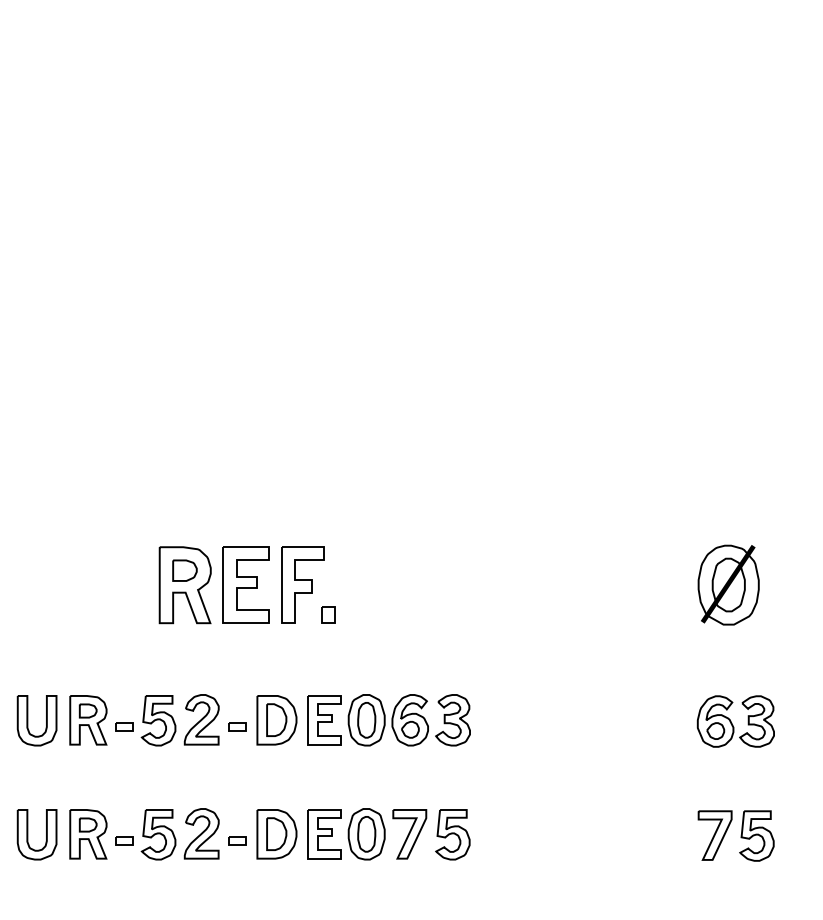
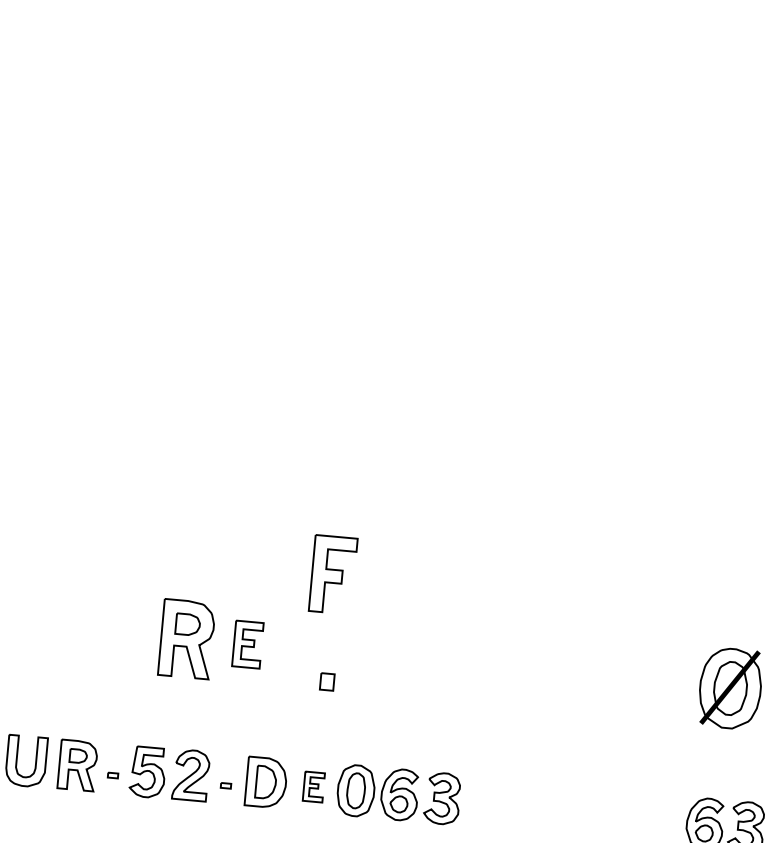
part: (245, 584) -> (247, 643), size x0.6
part: (302, 584) -> (333, 574), moved
part: (324, 720) -> (313, 787), size x0.6
part: (124, 726) -> (113, 774), size x0.6
part: (237, 726) -> (226, 785), size x0.6

